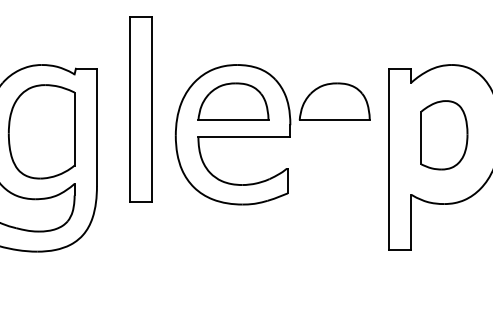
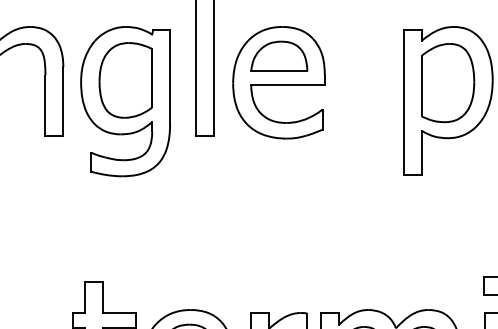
part: (334, 100) -> (360, 55), removed
part: (444, 135) -> (448, 83), size x1.43

